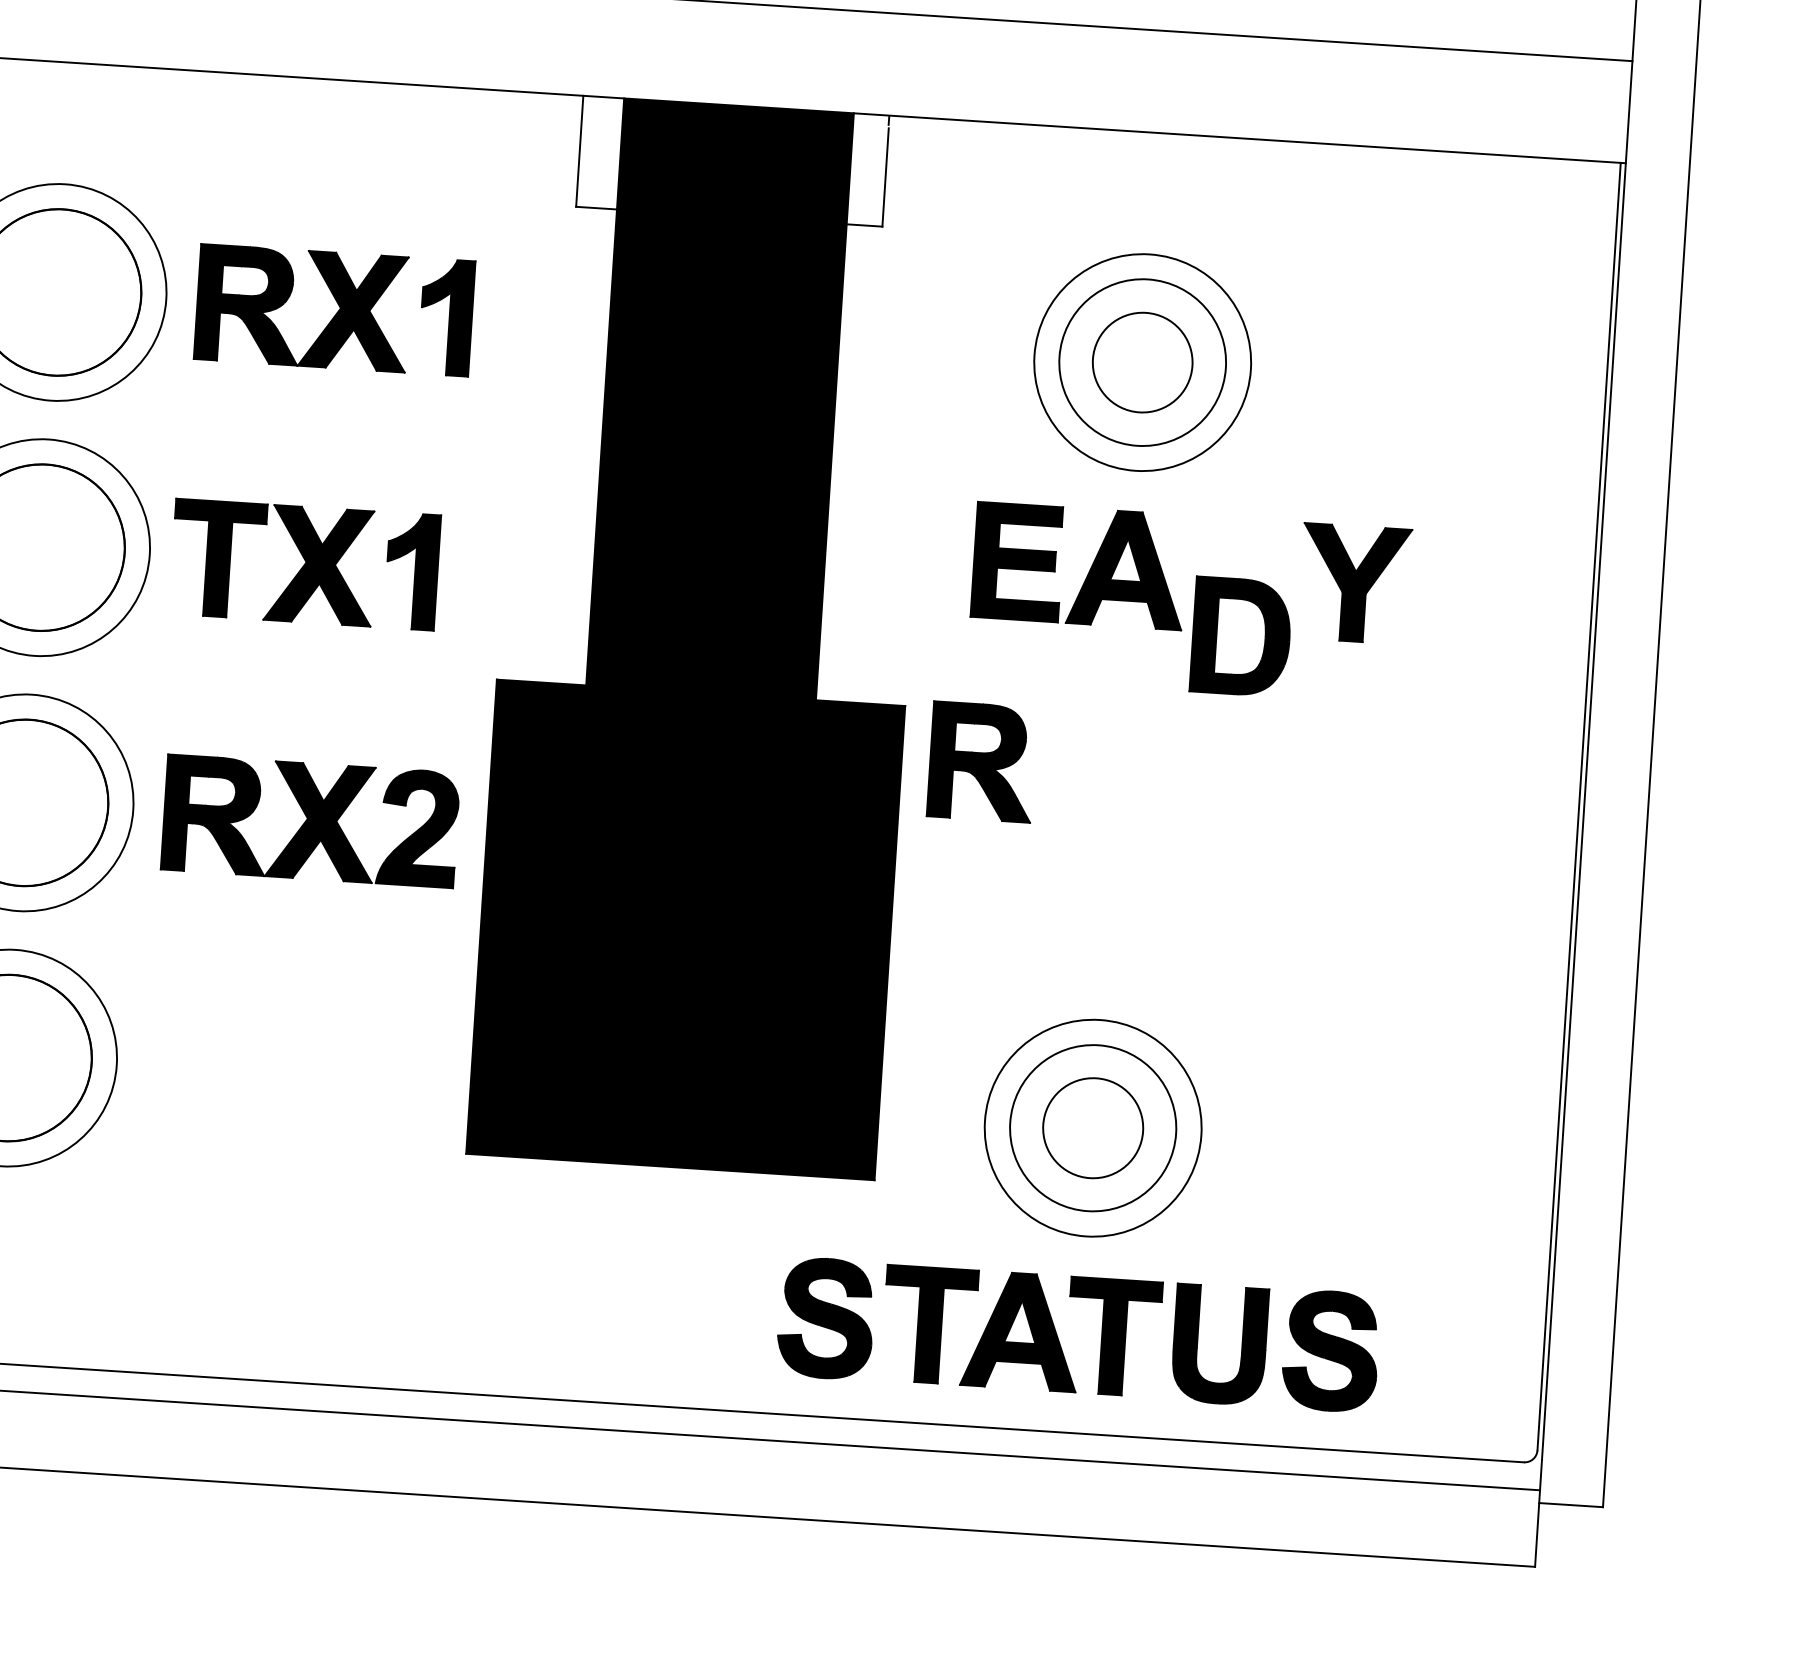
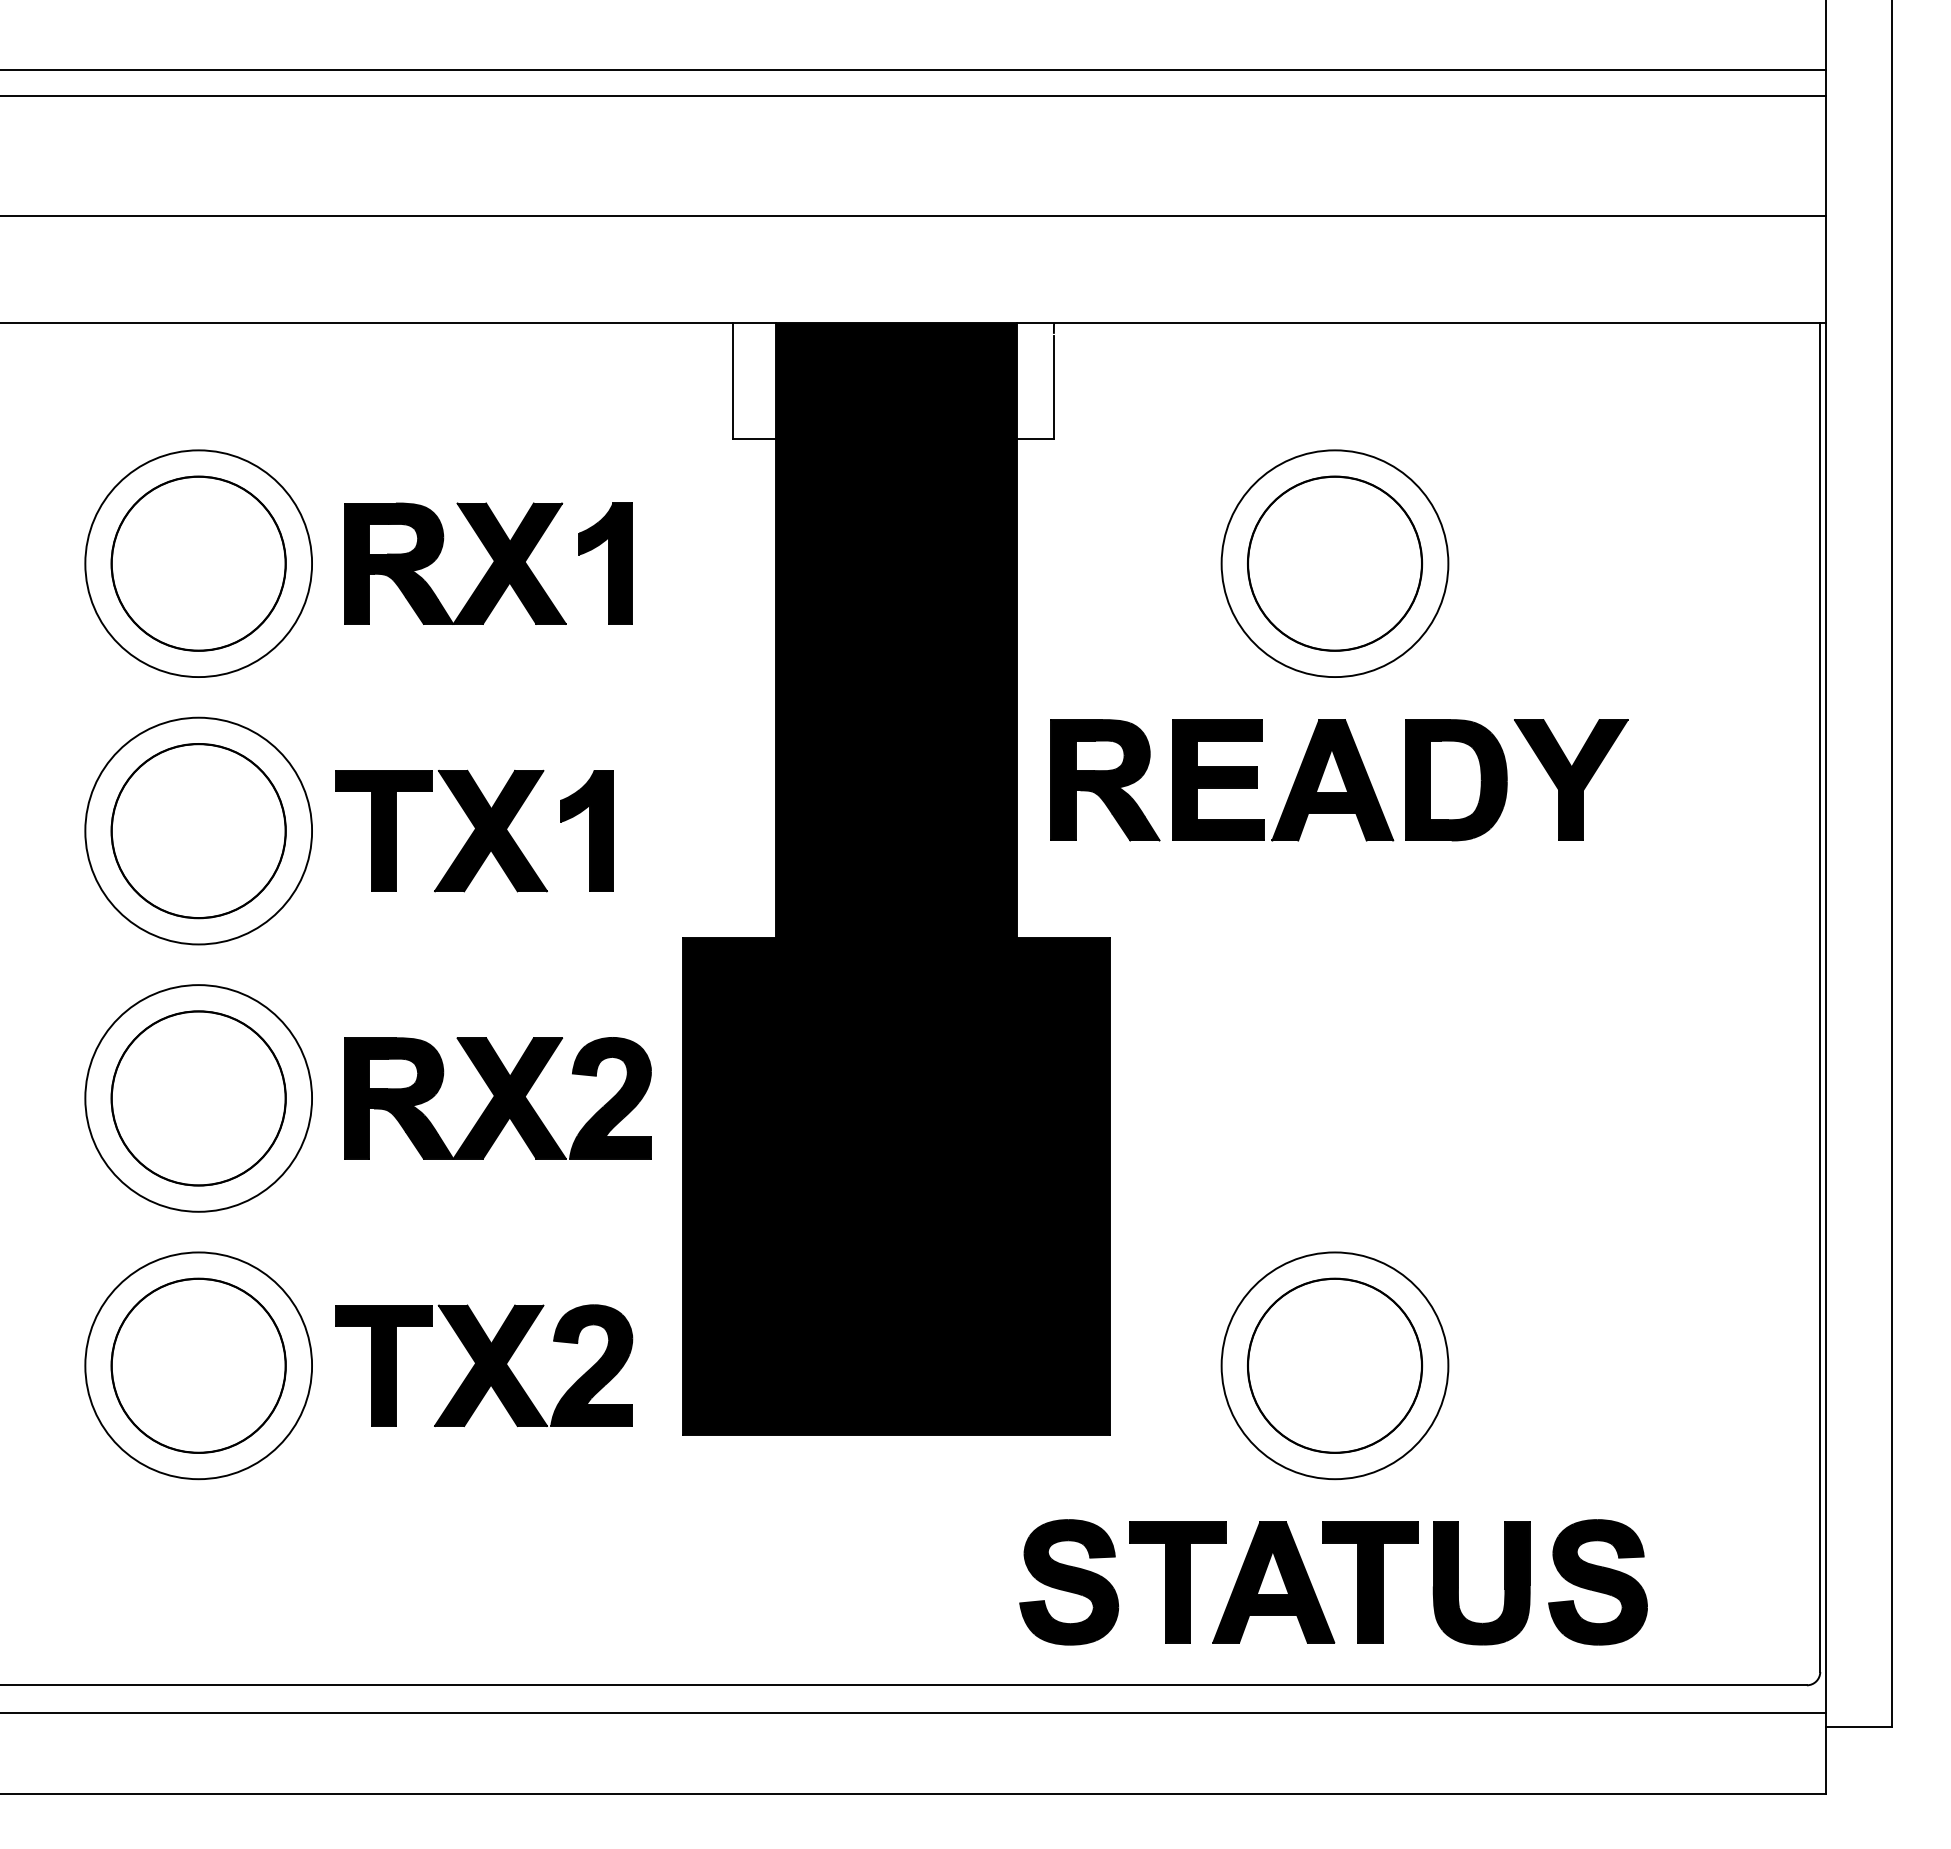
circle: (1142, 362) -> (1334, 563), size x1.67
part: (1241, 637) -> (1456, 780), moved
part: (982, 762) -> (1105, 780), moved
part: (281, 1075) -> (484, 1365), added
circle: (1092, 1127) -> (1334, 1365), size x1.67

